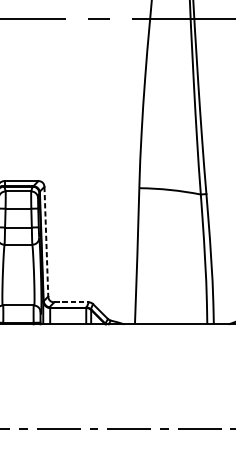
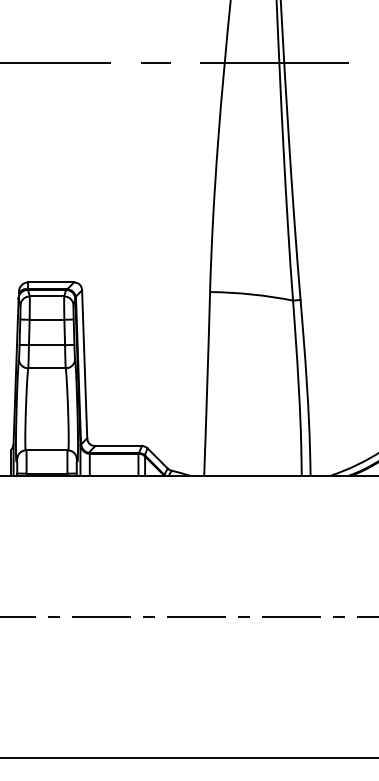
line: (46, 241) -> (84, 364), dashed -> solid
line: (72, 302) -> (119, 446), dashed -> solid

